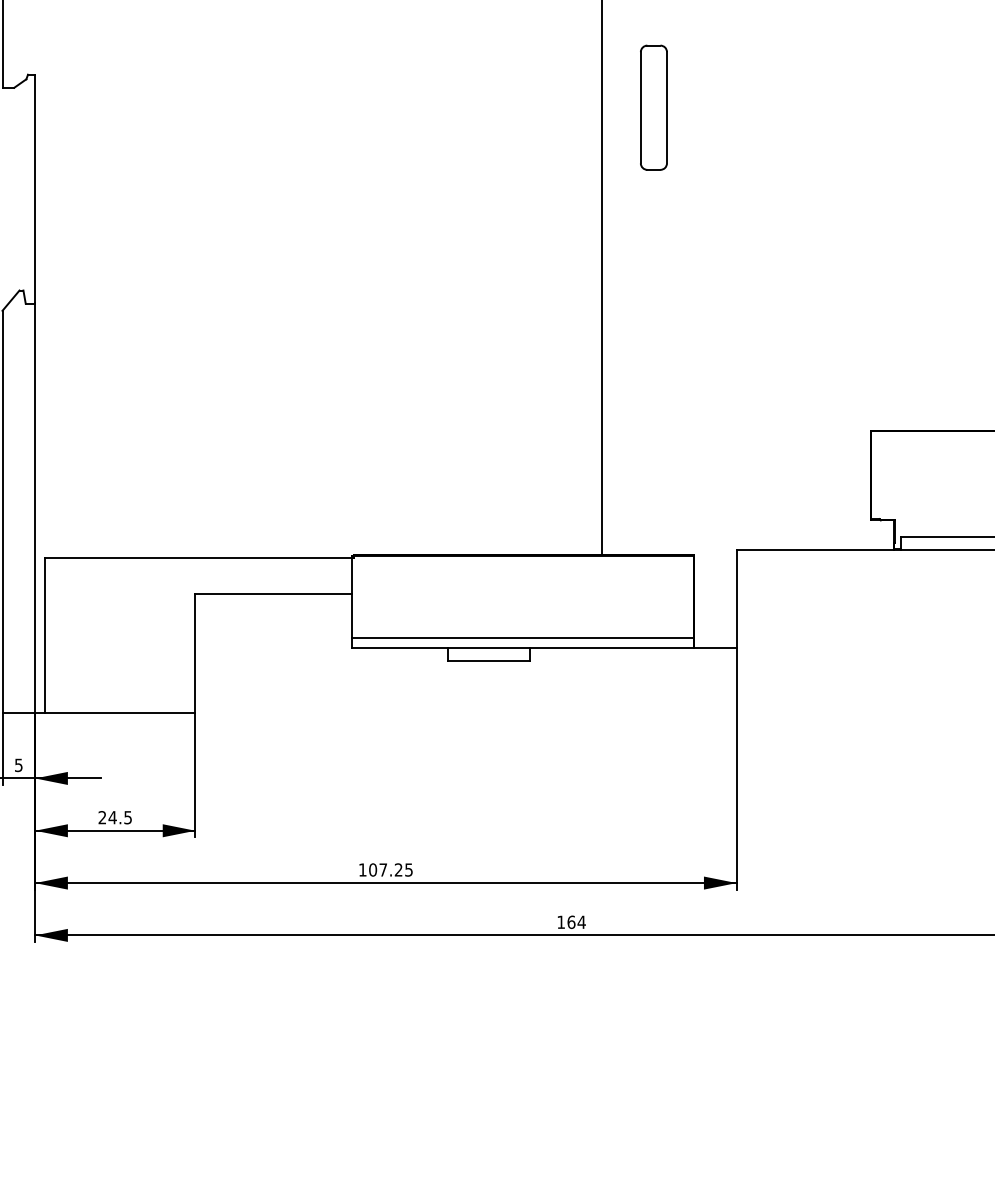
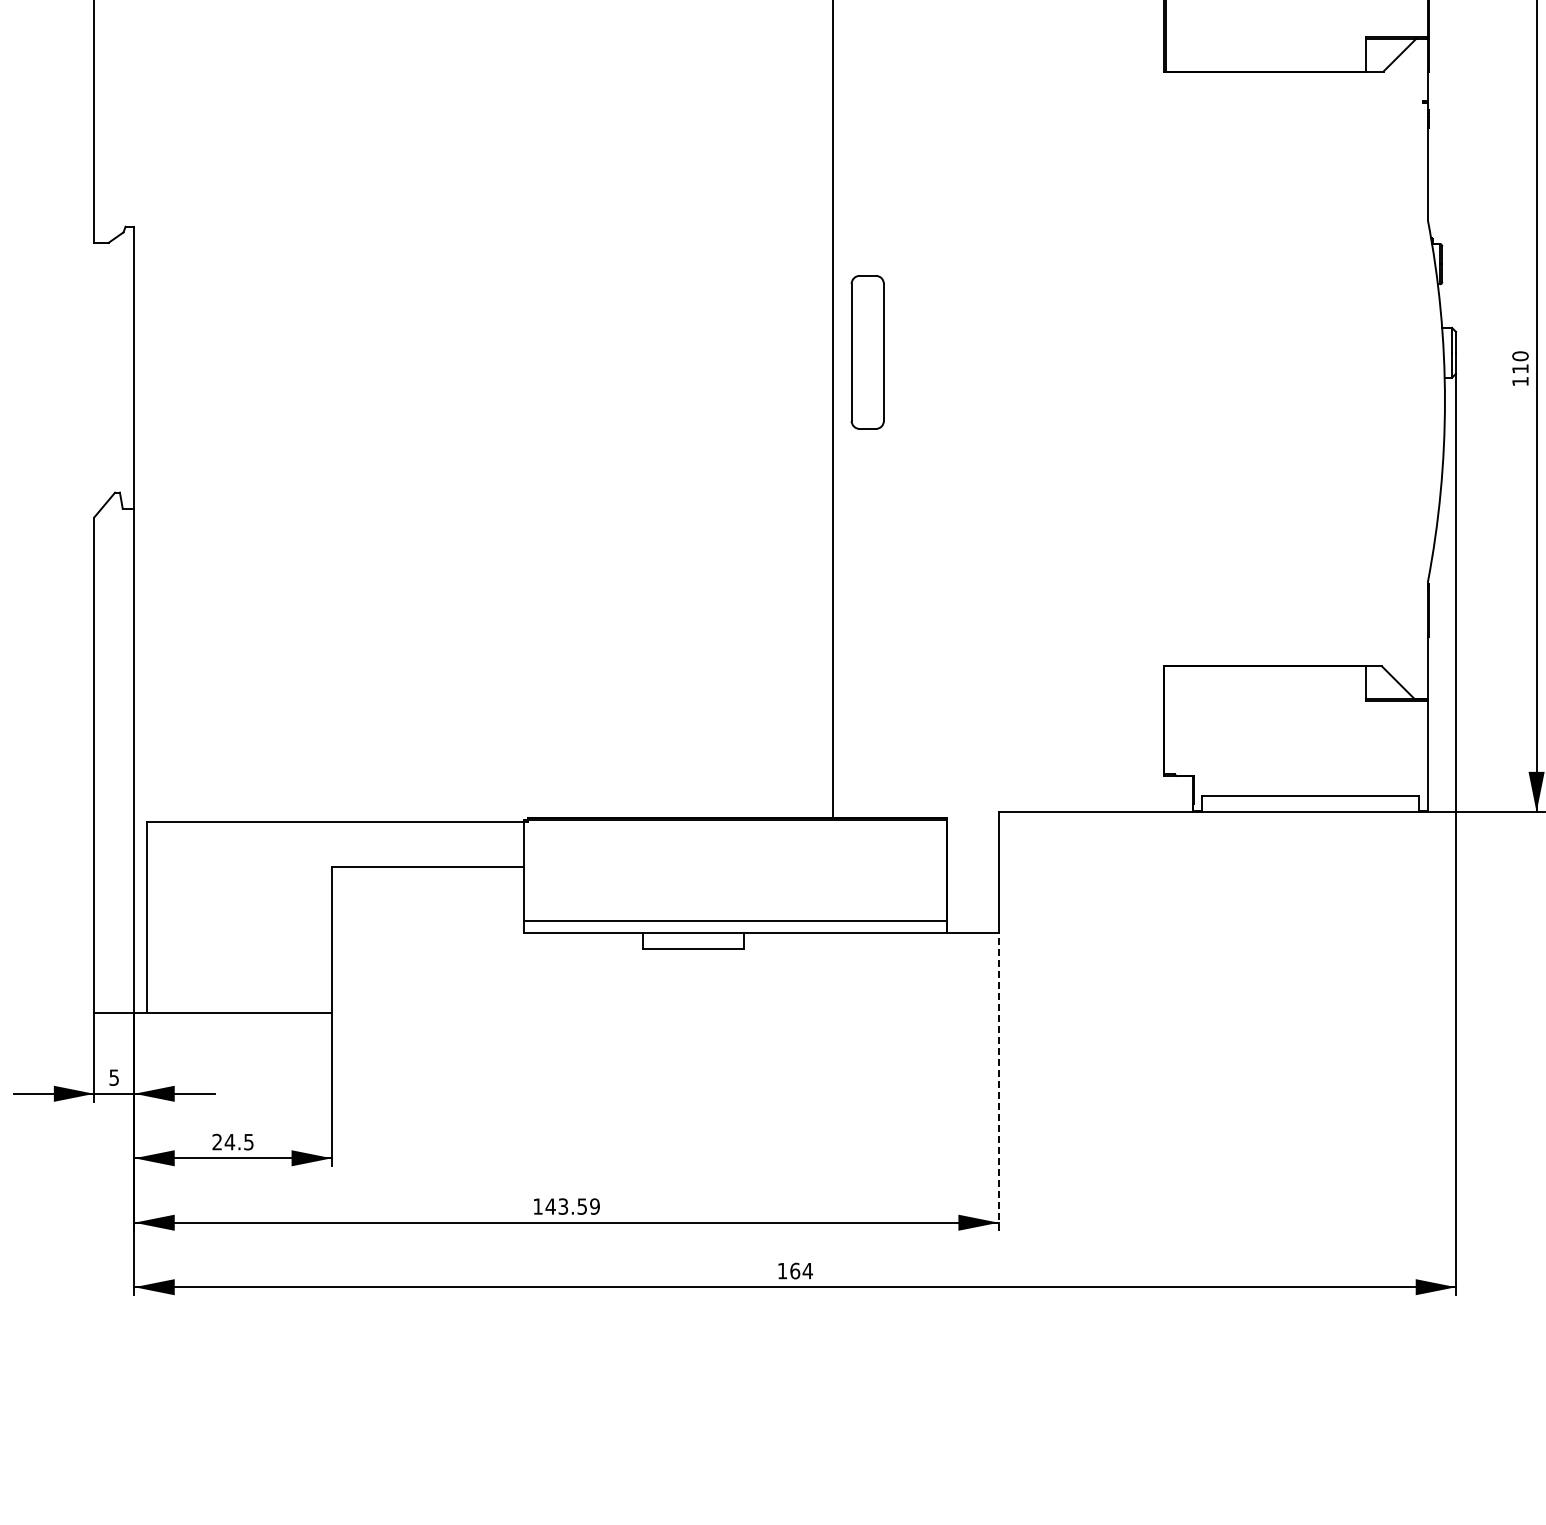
part: (653, 107) -> (867, 352), moved
line: (736, 768) -> (998, 1081), solid -> dashed
text: (390, 869) -> (572, 1206), 107.25 -> 143.59

